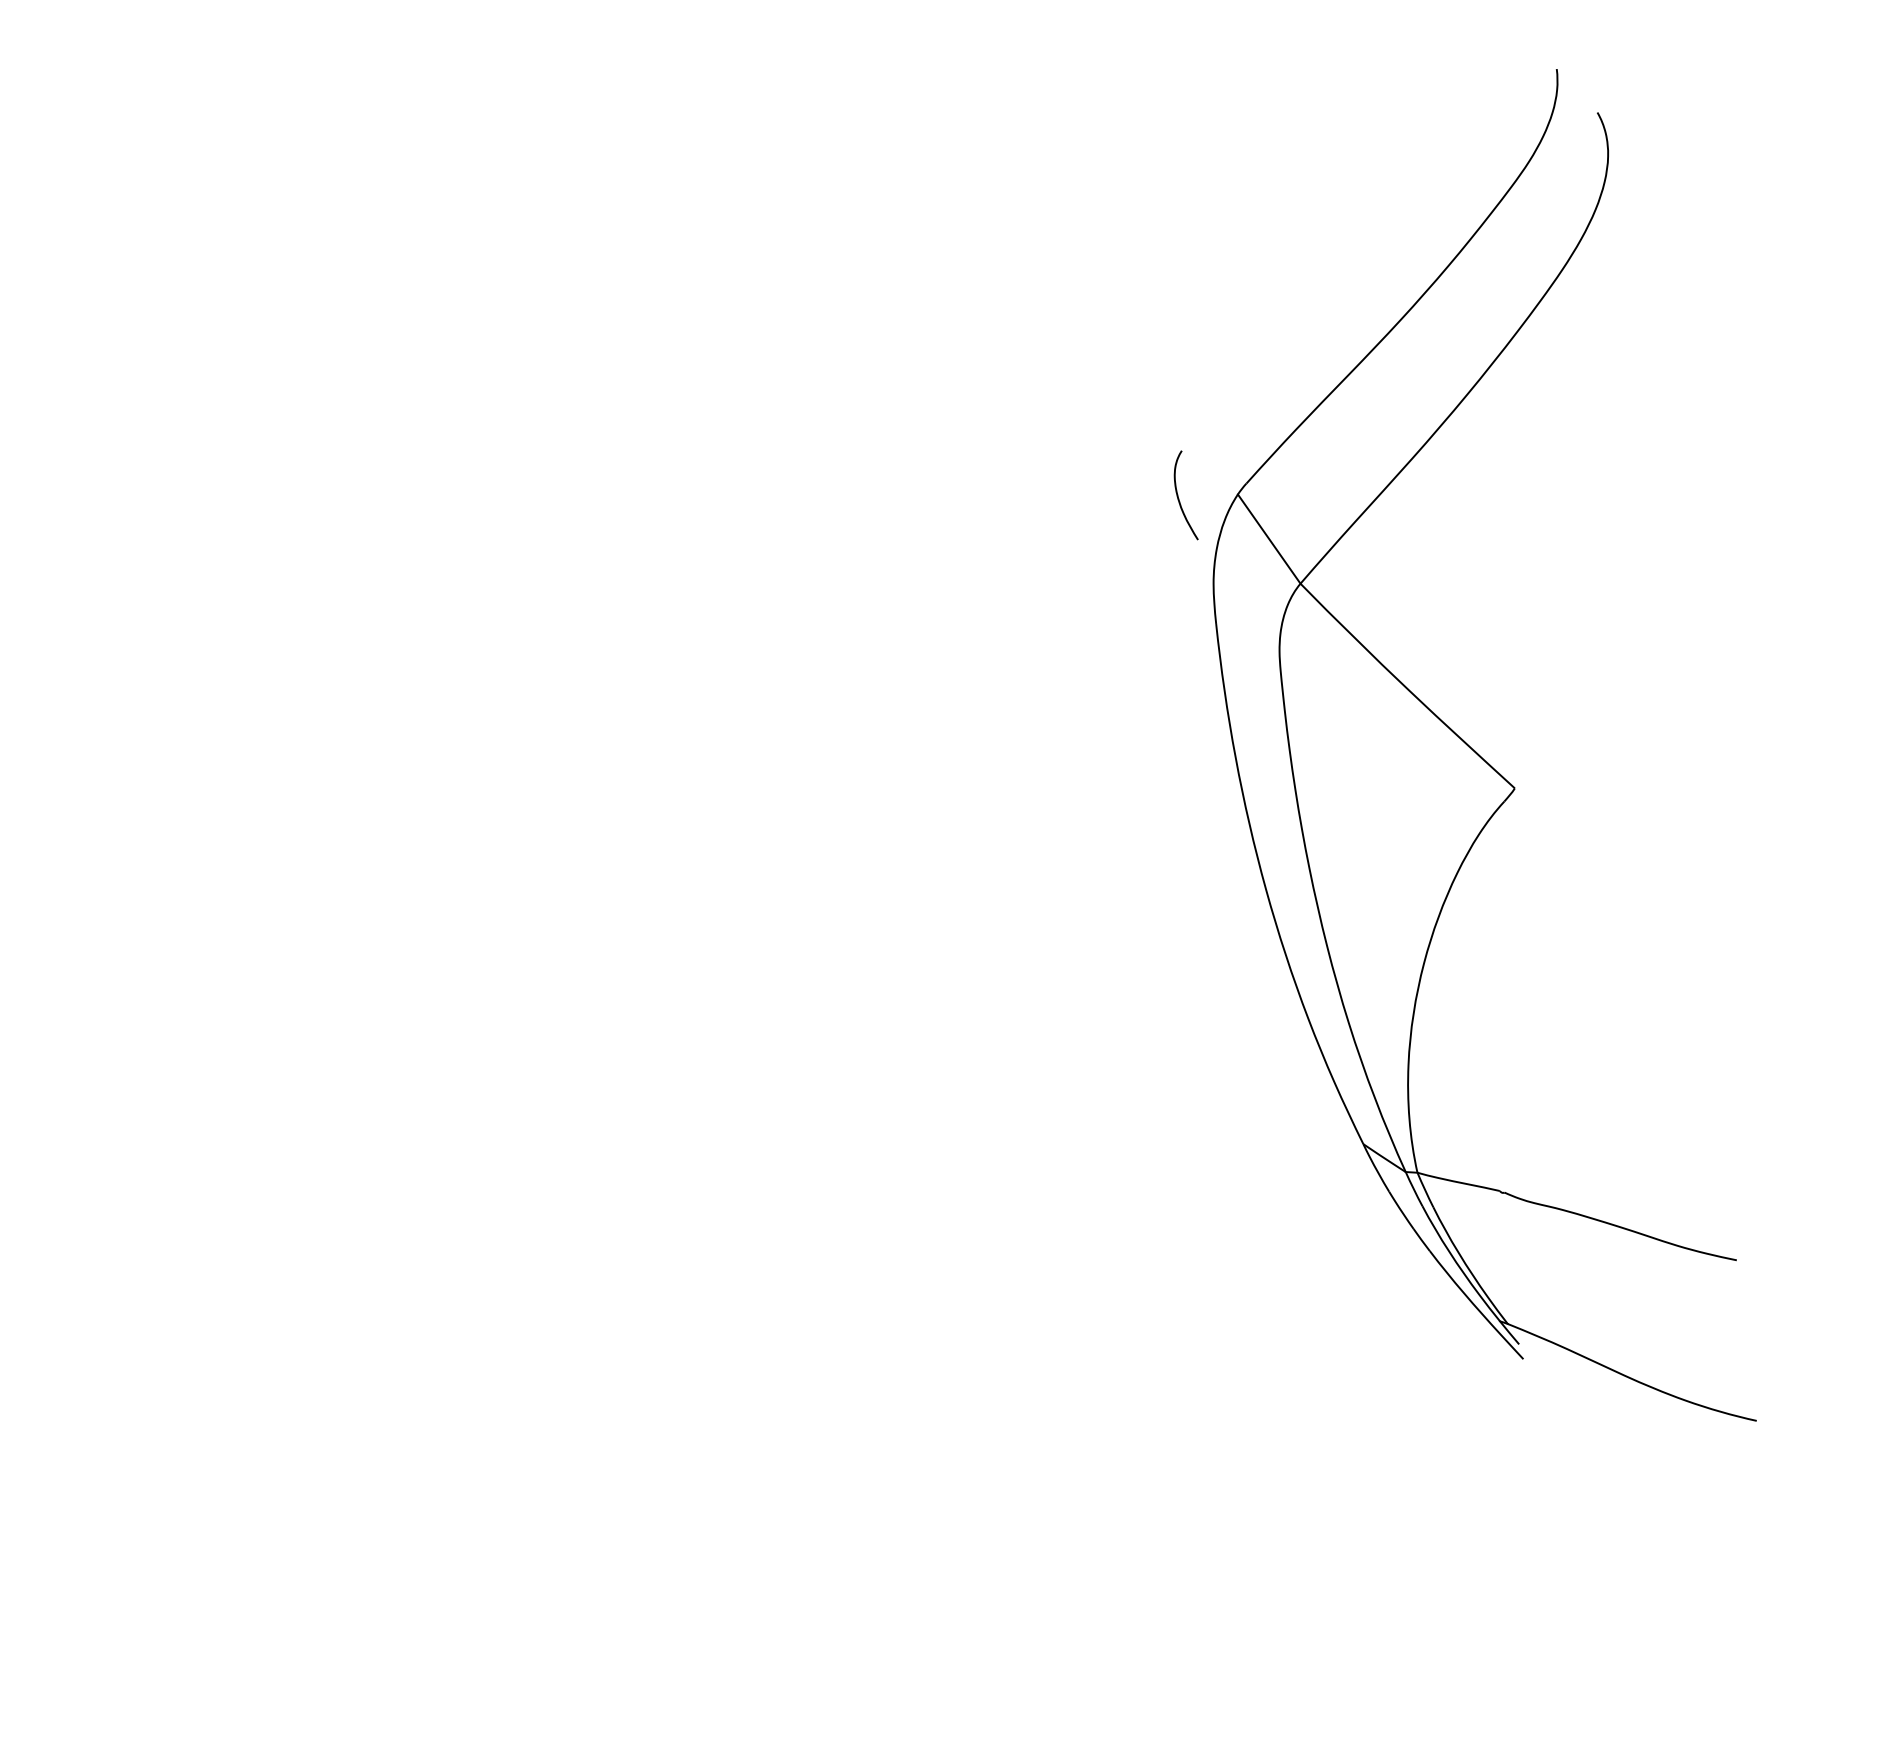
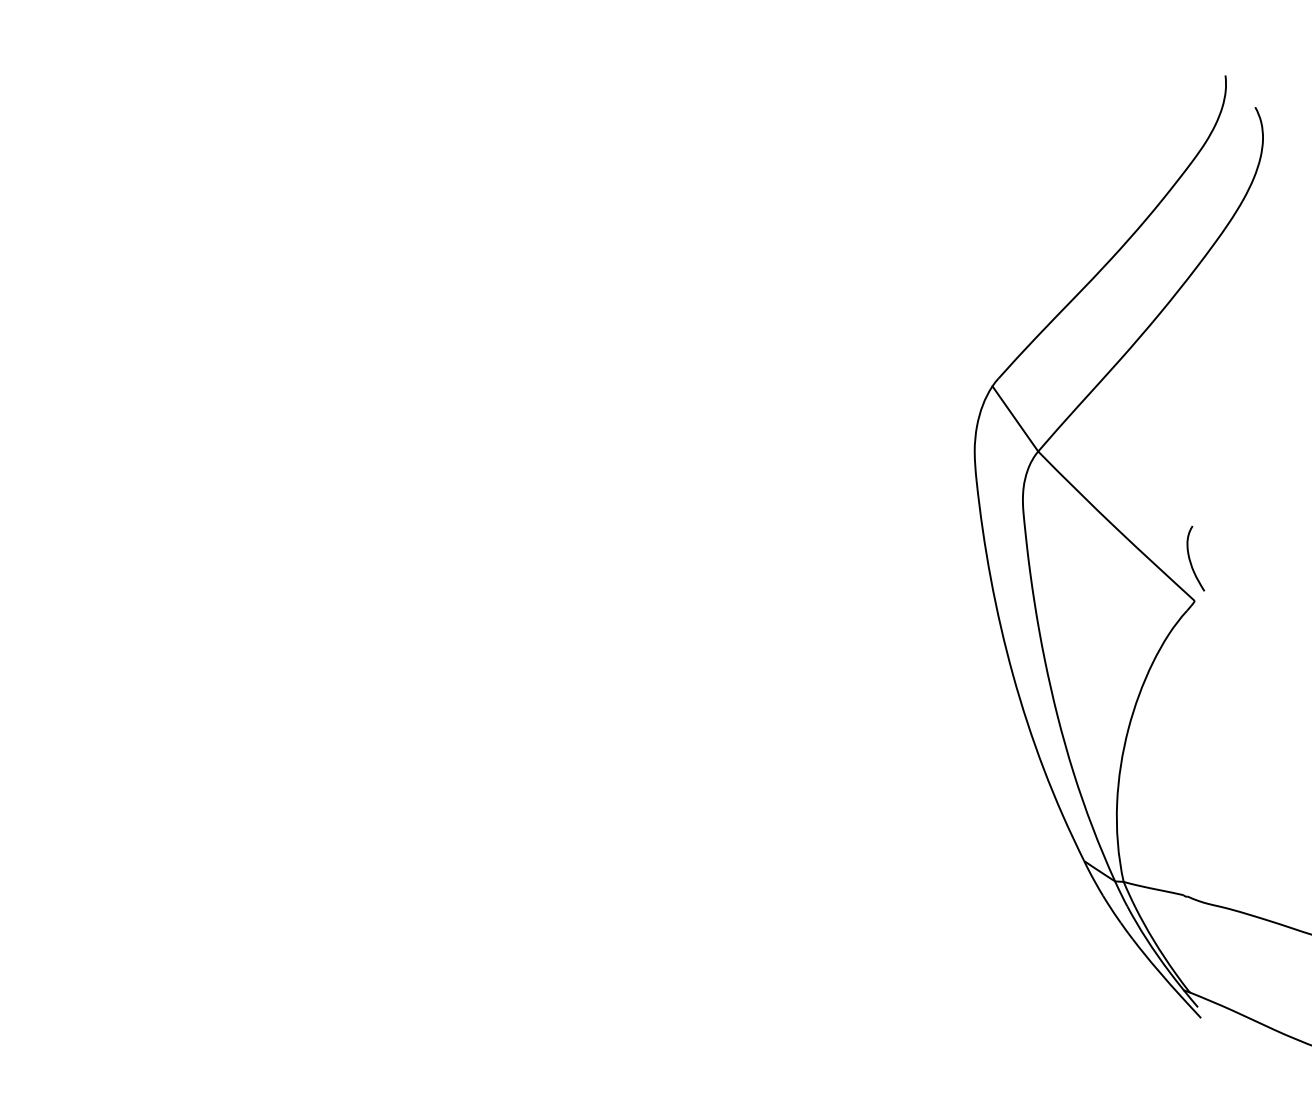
curve: (1179, 498) -> (1190, 560), moved

